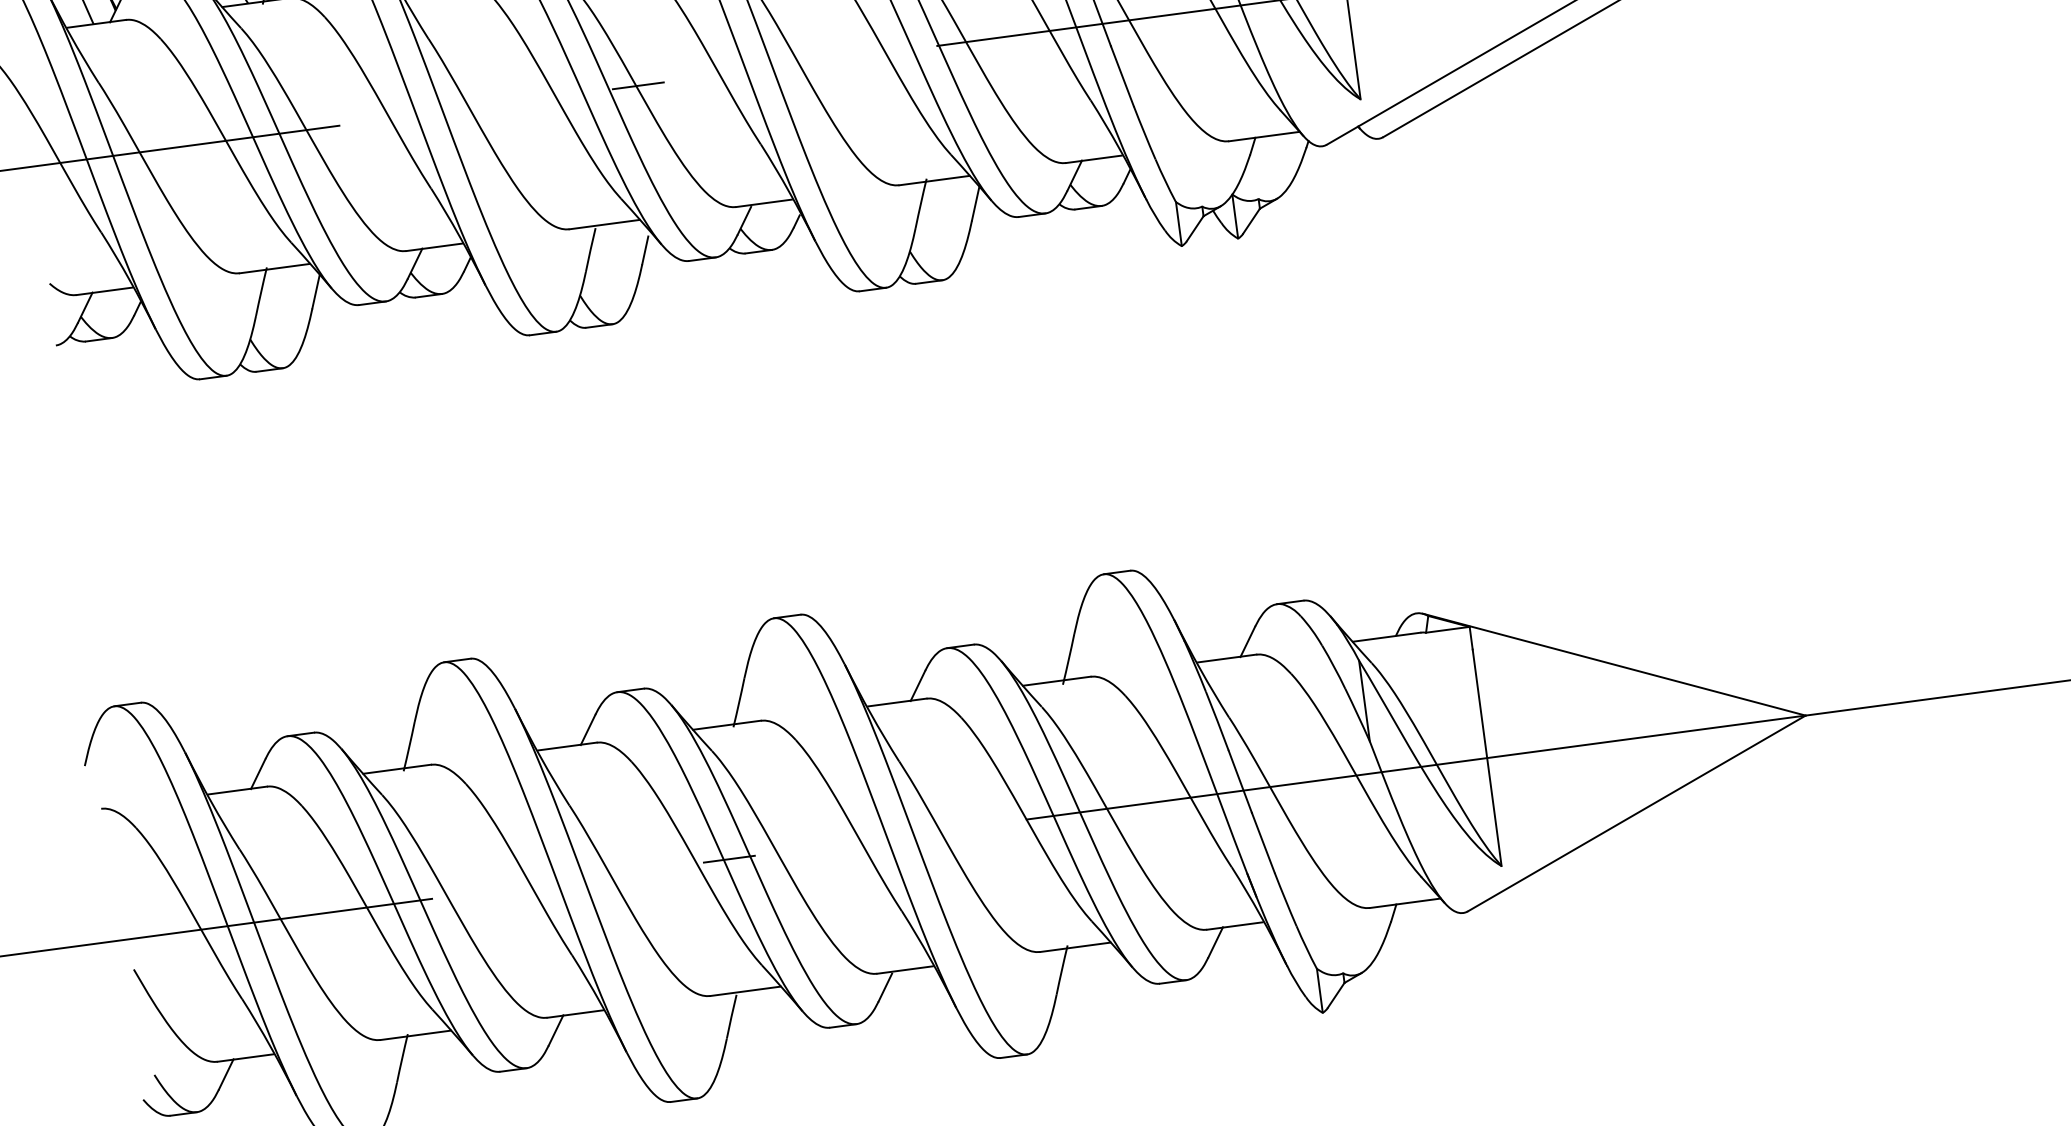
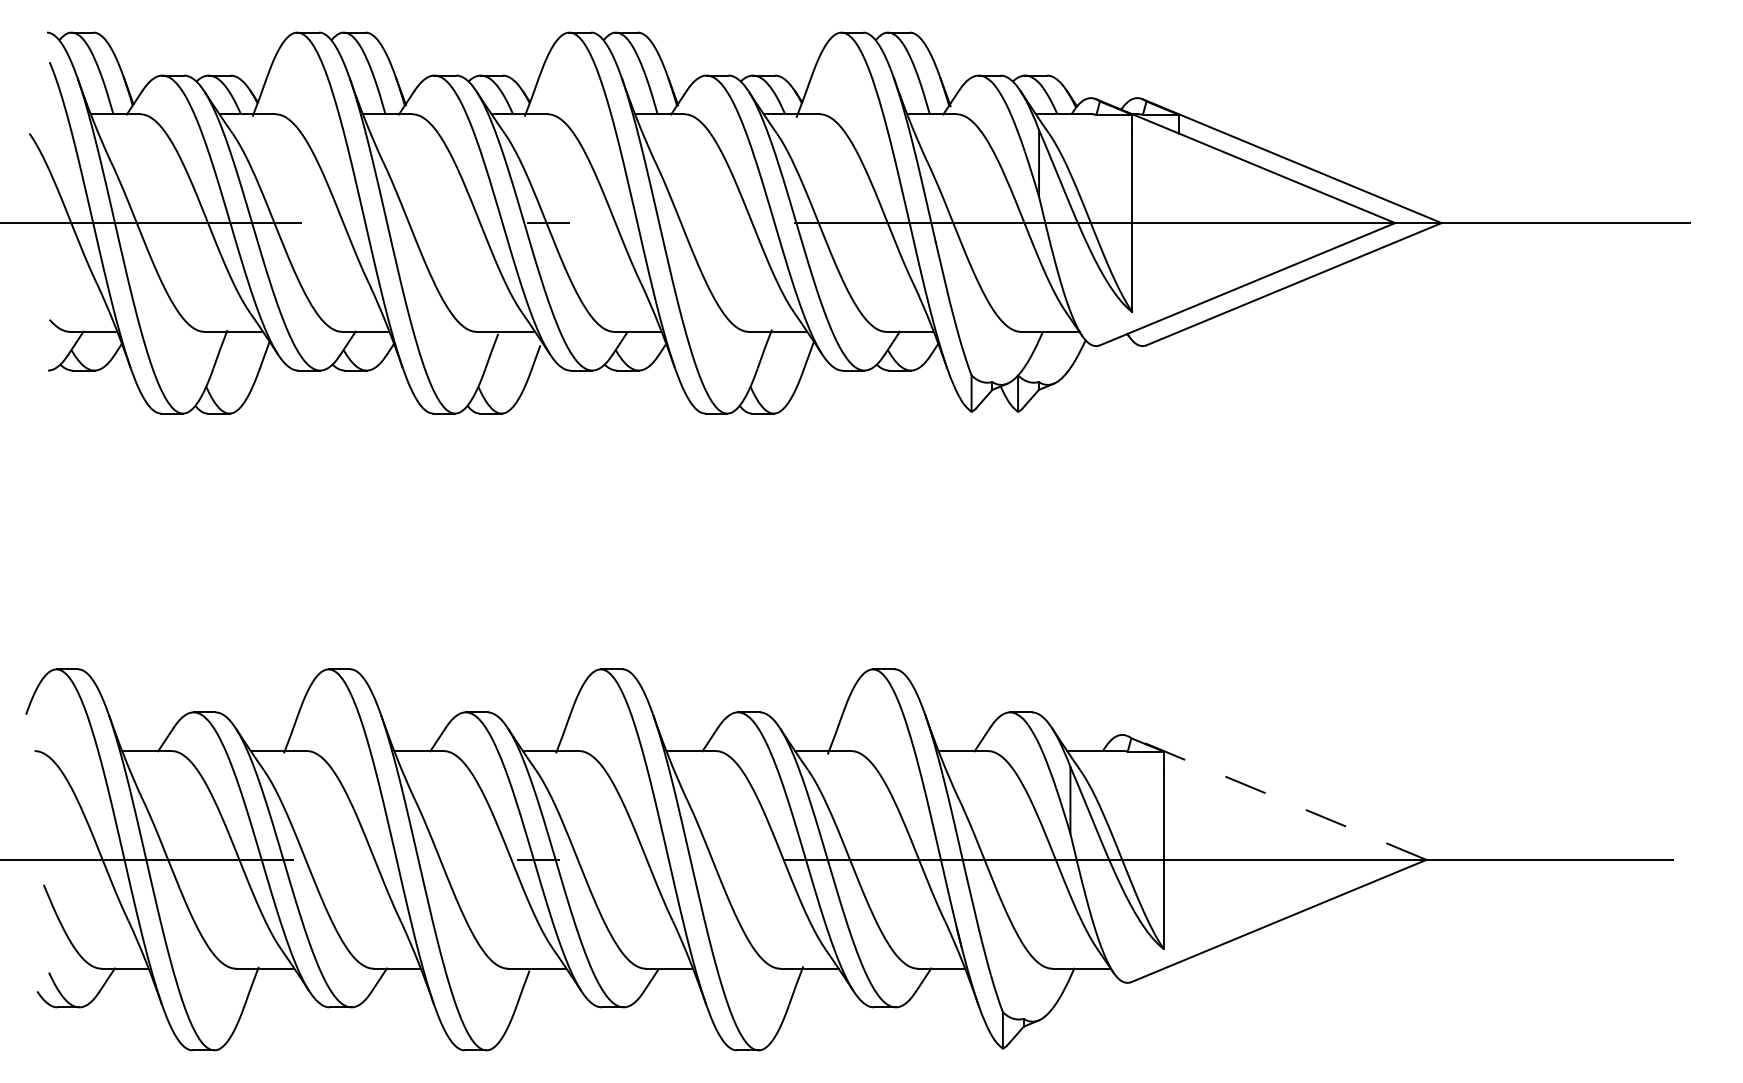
line: (1613, 664) -> (1276, 797), solid -> dashed

